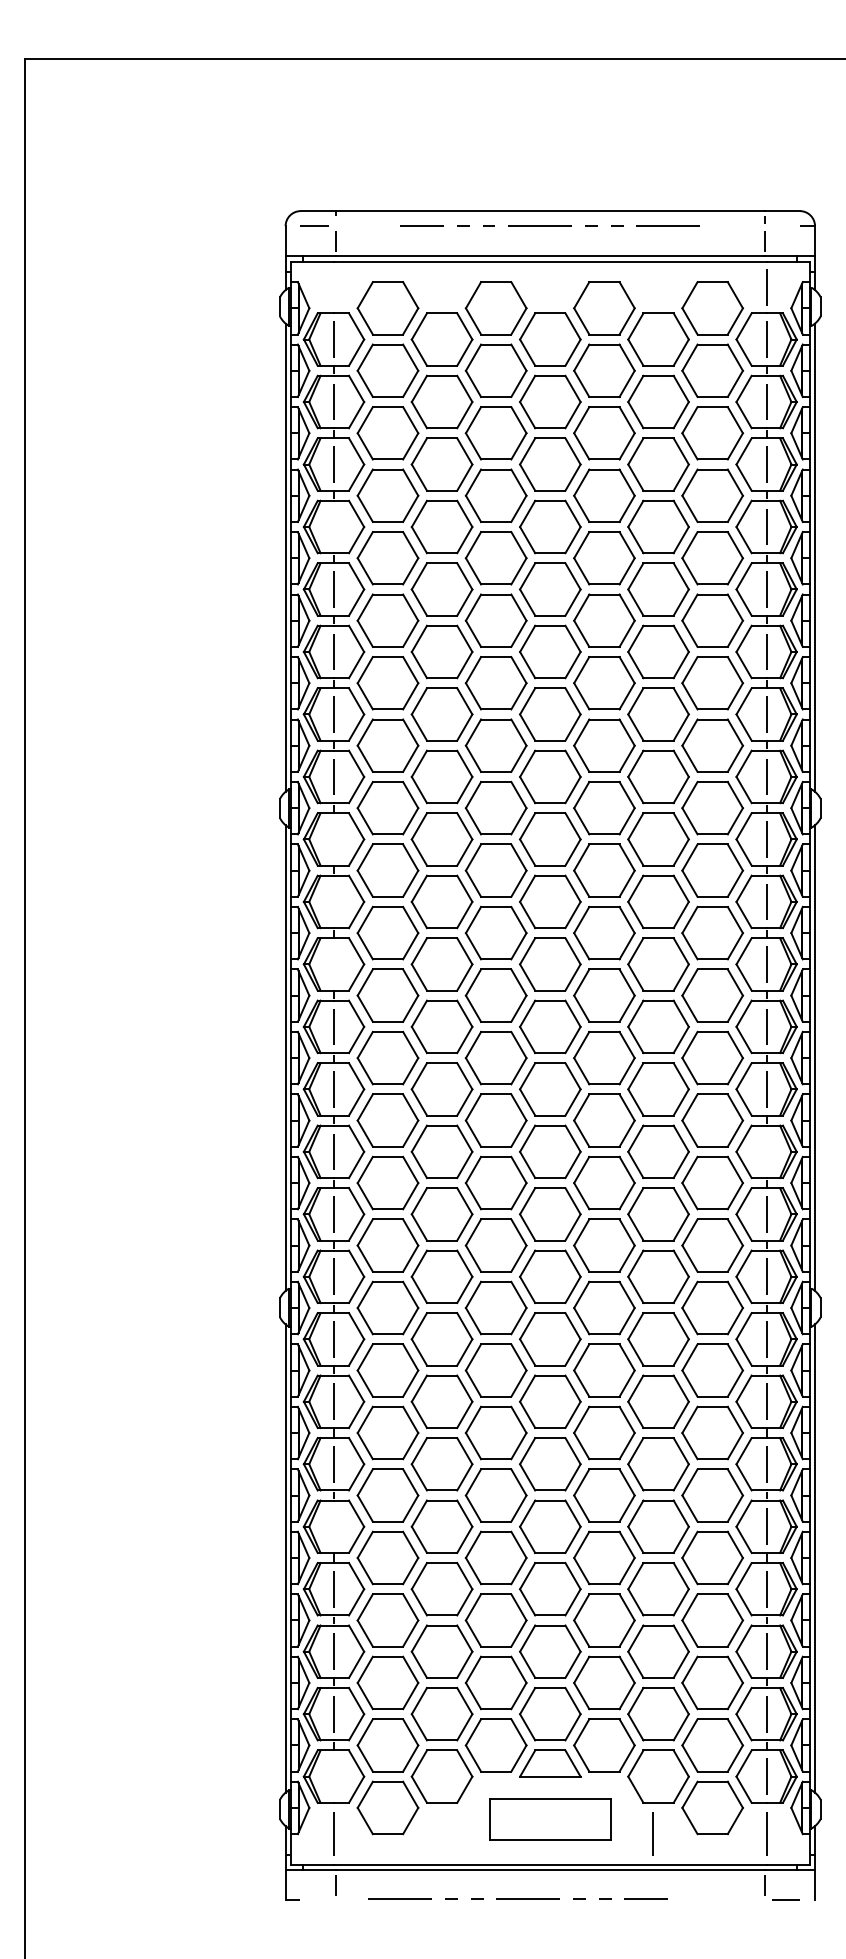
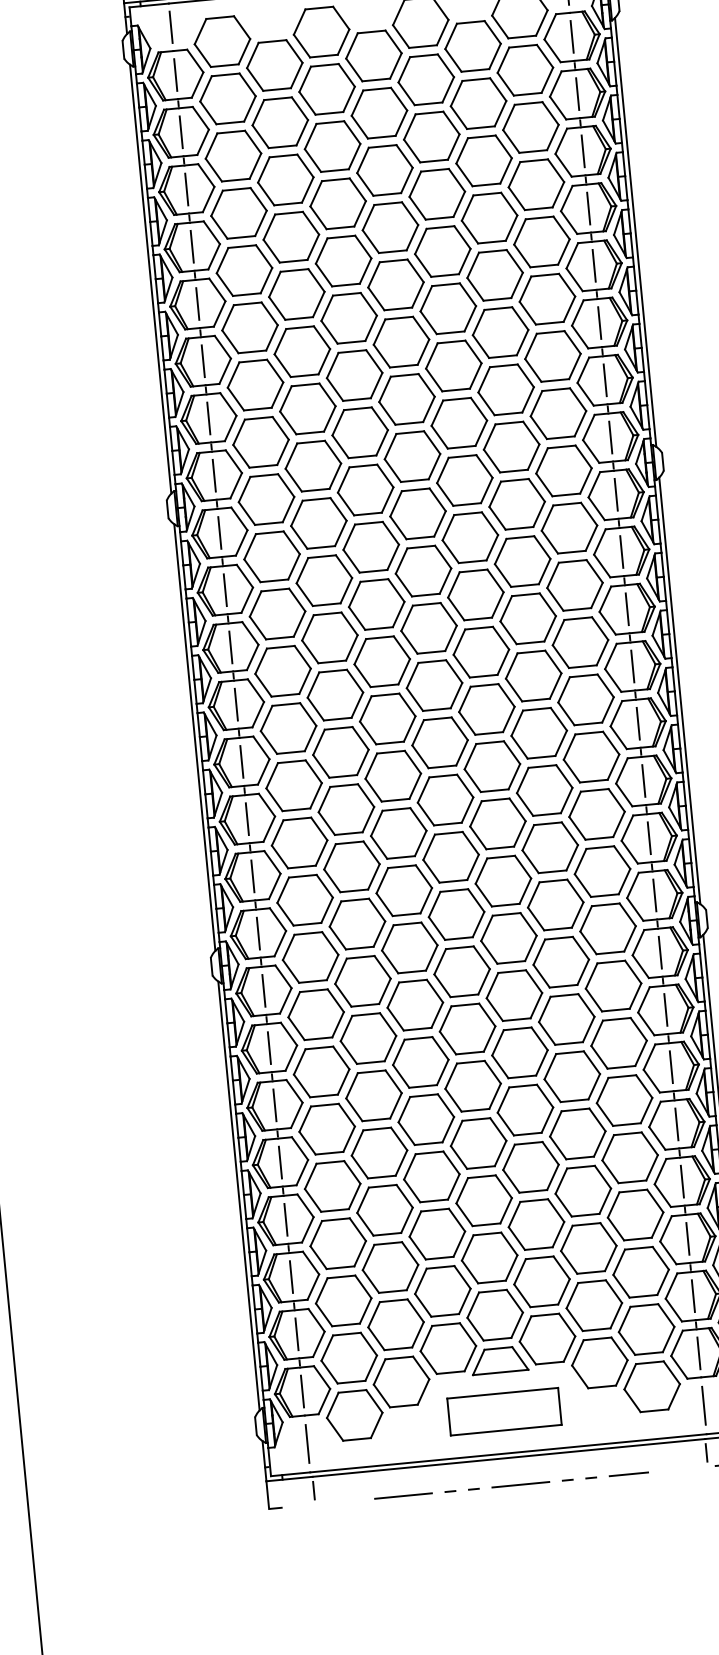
line: (333, 287) -> (170, 27), added
line: (333, 526) -> (191, 246), added
line: (333, 839) -> (219, 533), added
line: (333, 901) -> (224, 589), added
line: (333, 964) -> (230, 647), added
line: (766, 1151) -> (643, 780), added
line: (333, 1526) -> (280, 1162), added
line: (333, 1776) -> (302, 1391), added
line: (652, 1833) -> (599, 1415), removed
line: (517, 1898) -> (510, 1485), moved

